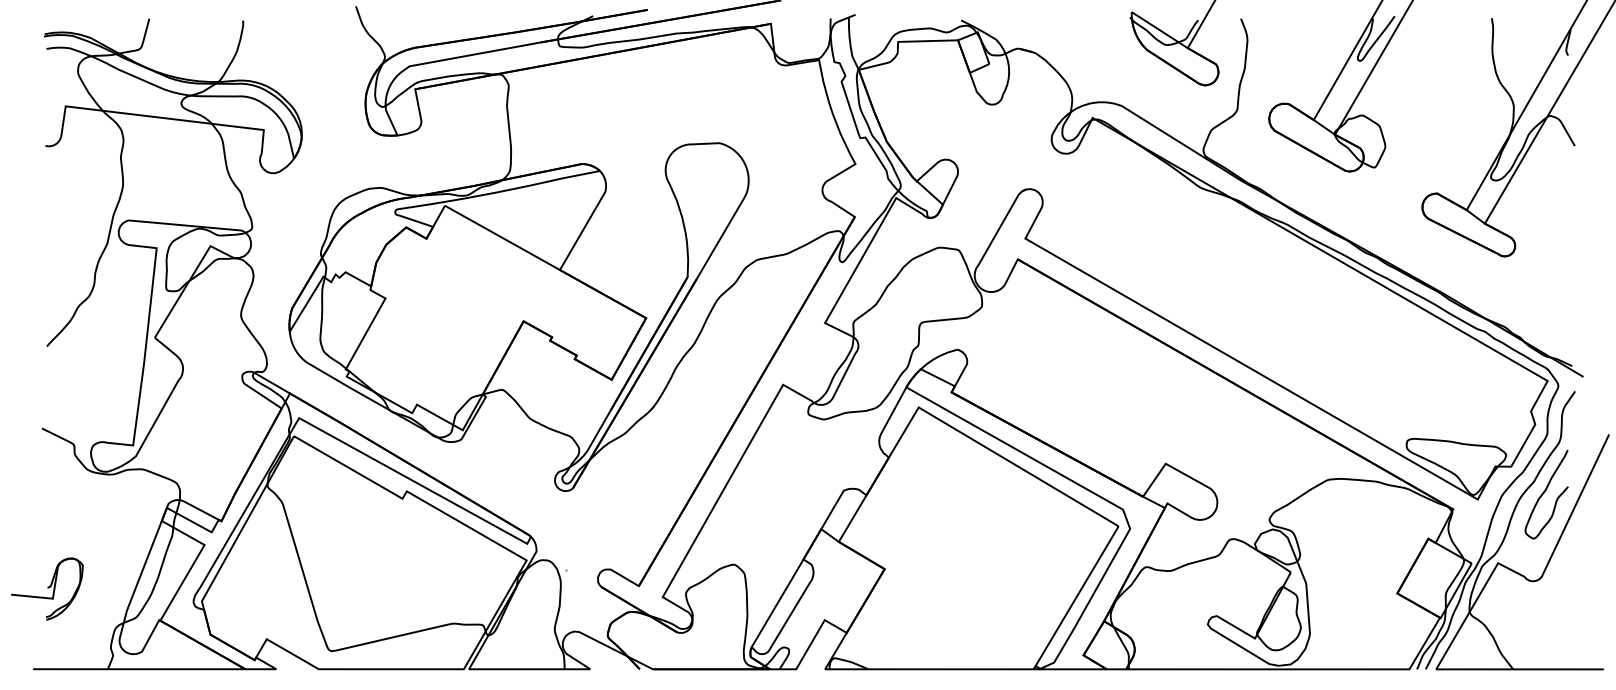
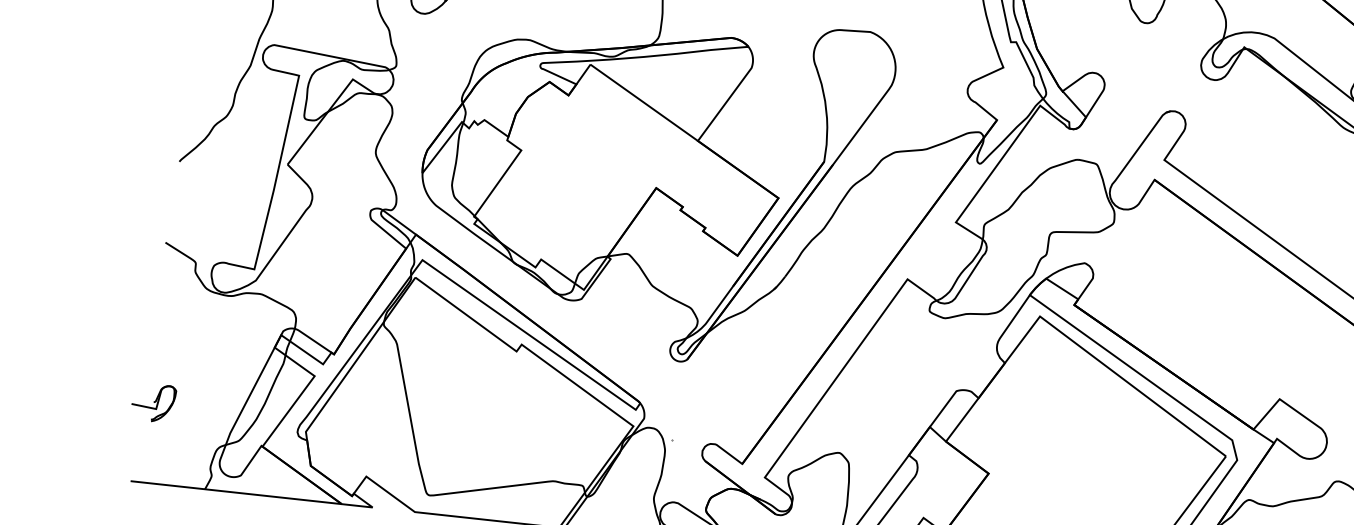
part: (47, 588) -> (153, 402), size x0.6

